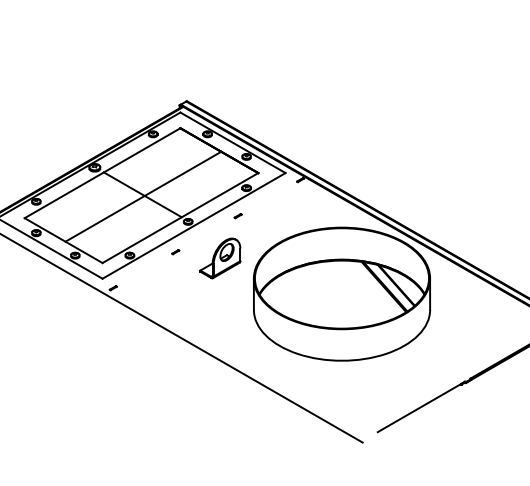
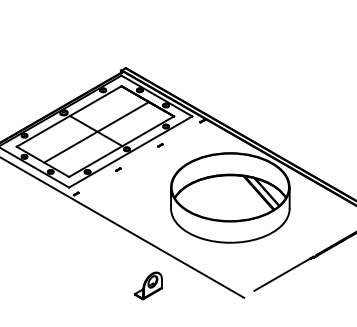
part: (218, 257) -> (147, 285), moved

